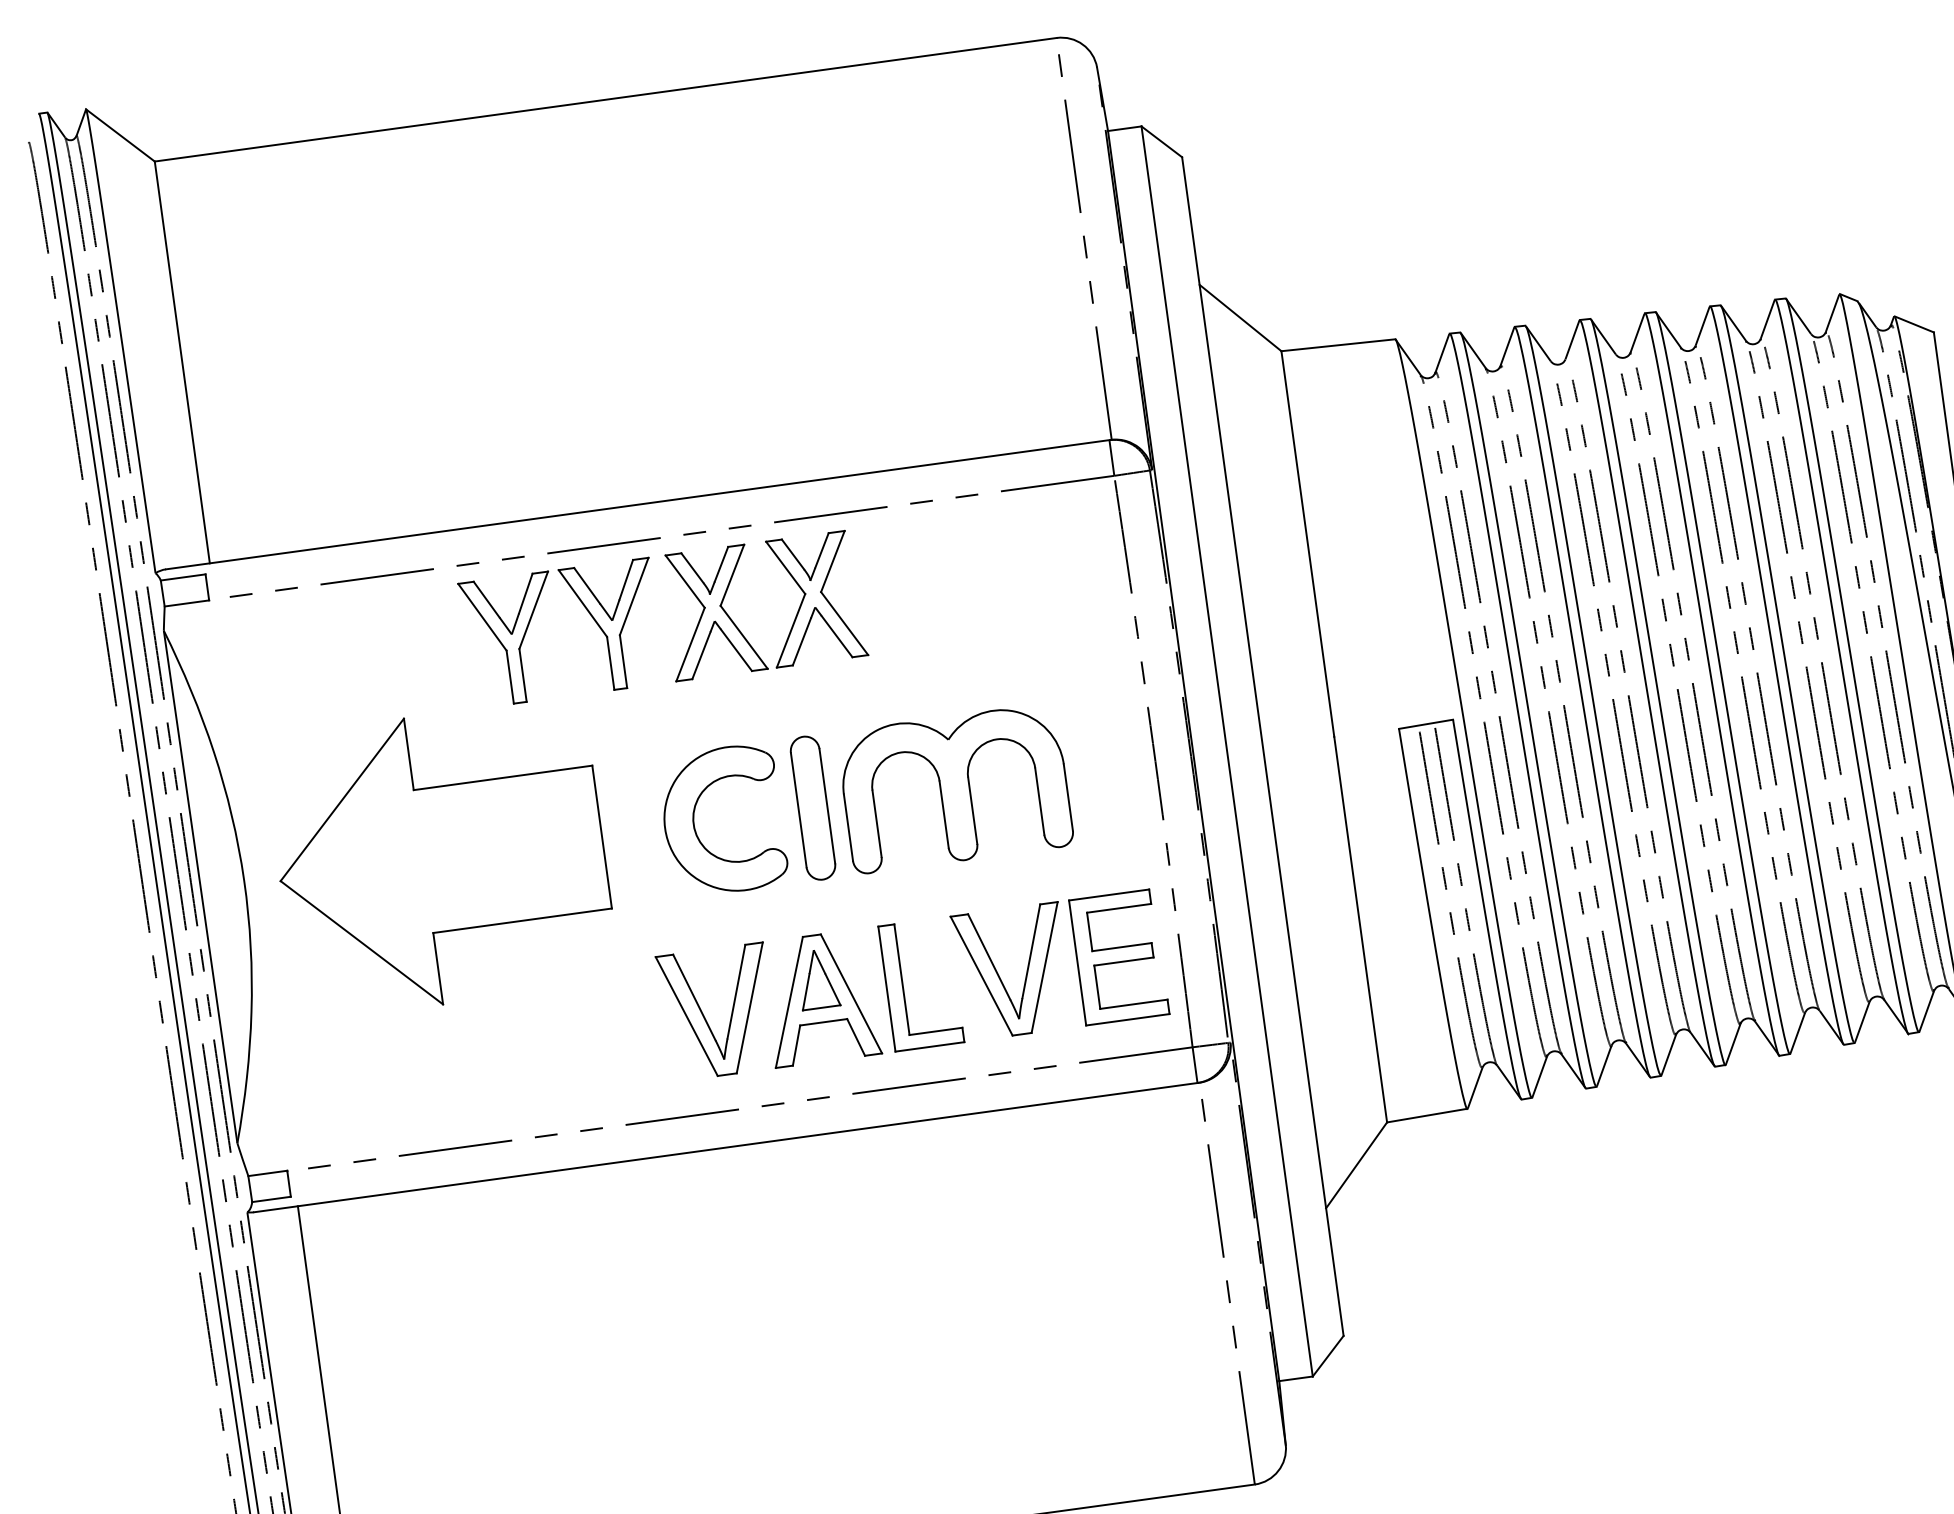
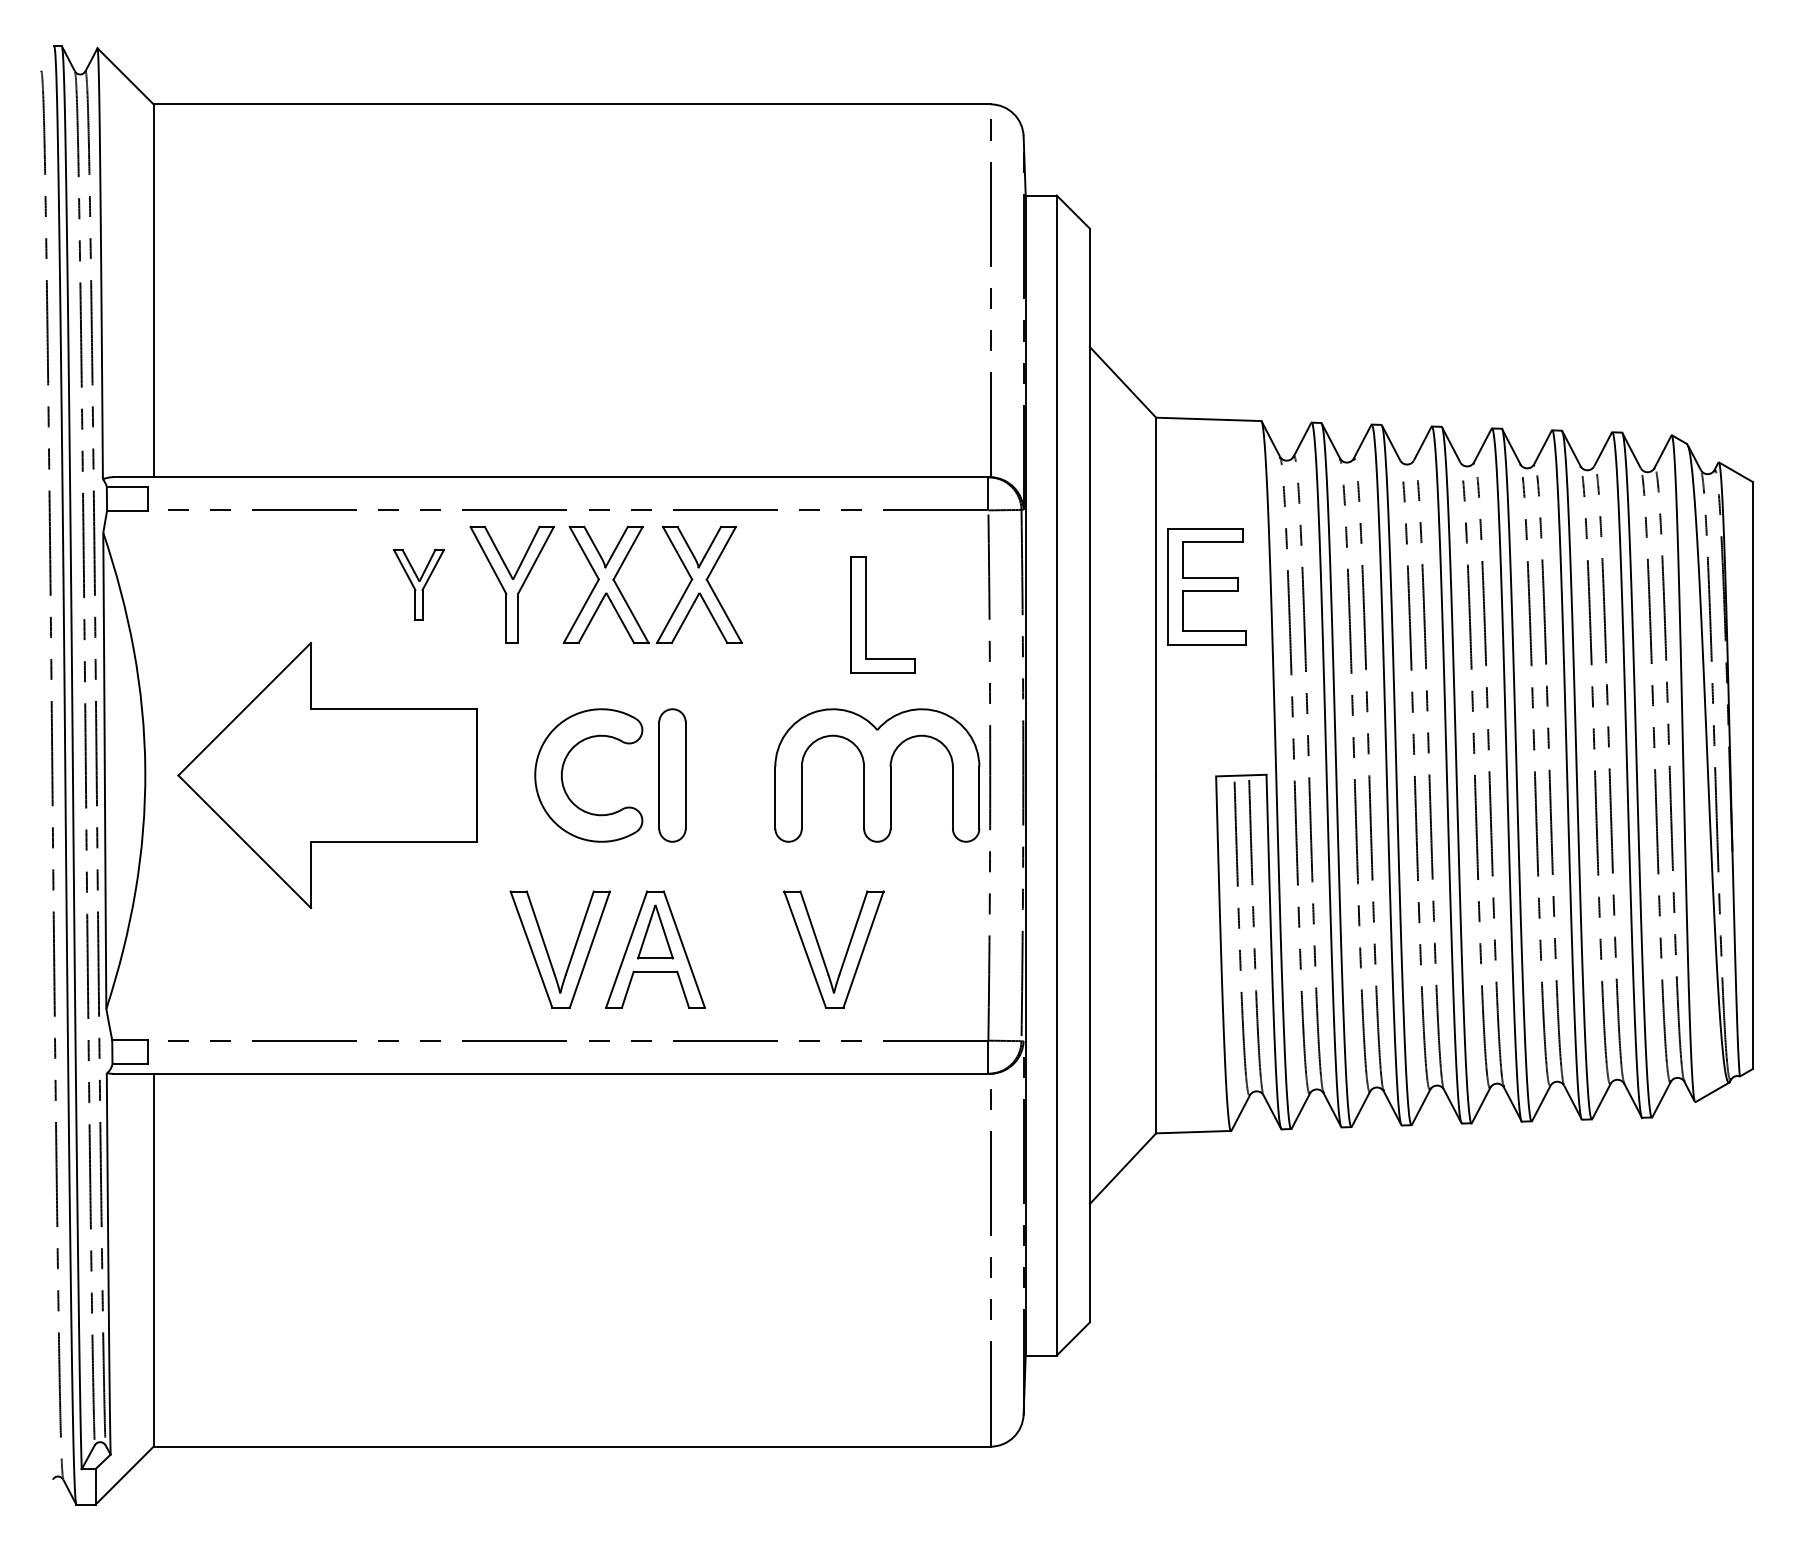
part: (511, 639) -> (418, 584), size x0.6
part: (955, 788) -> (877, 775), moved
part: (1118, 957) -> (1206, 586), moved
part: (903, 986) -> (866, 614), moved

